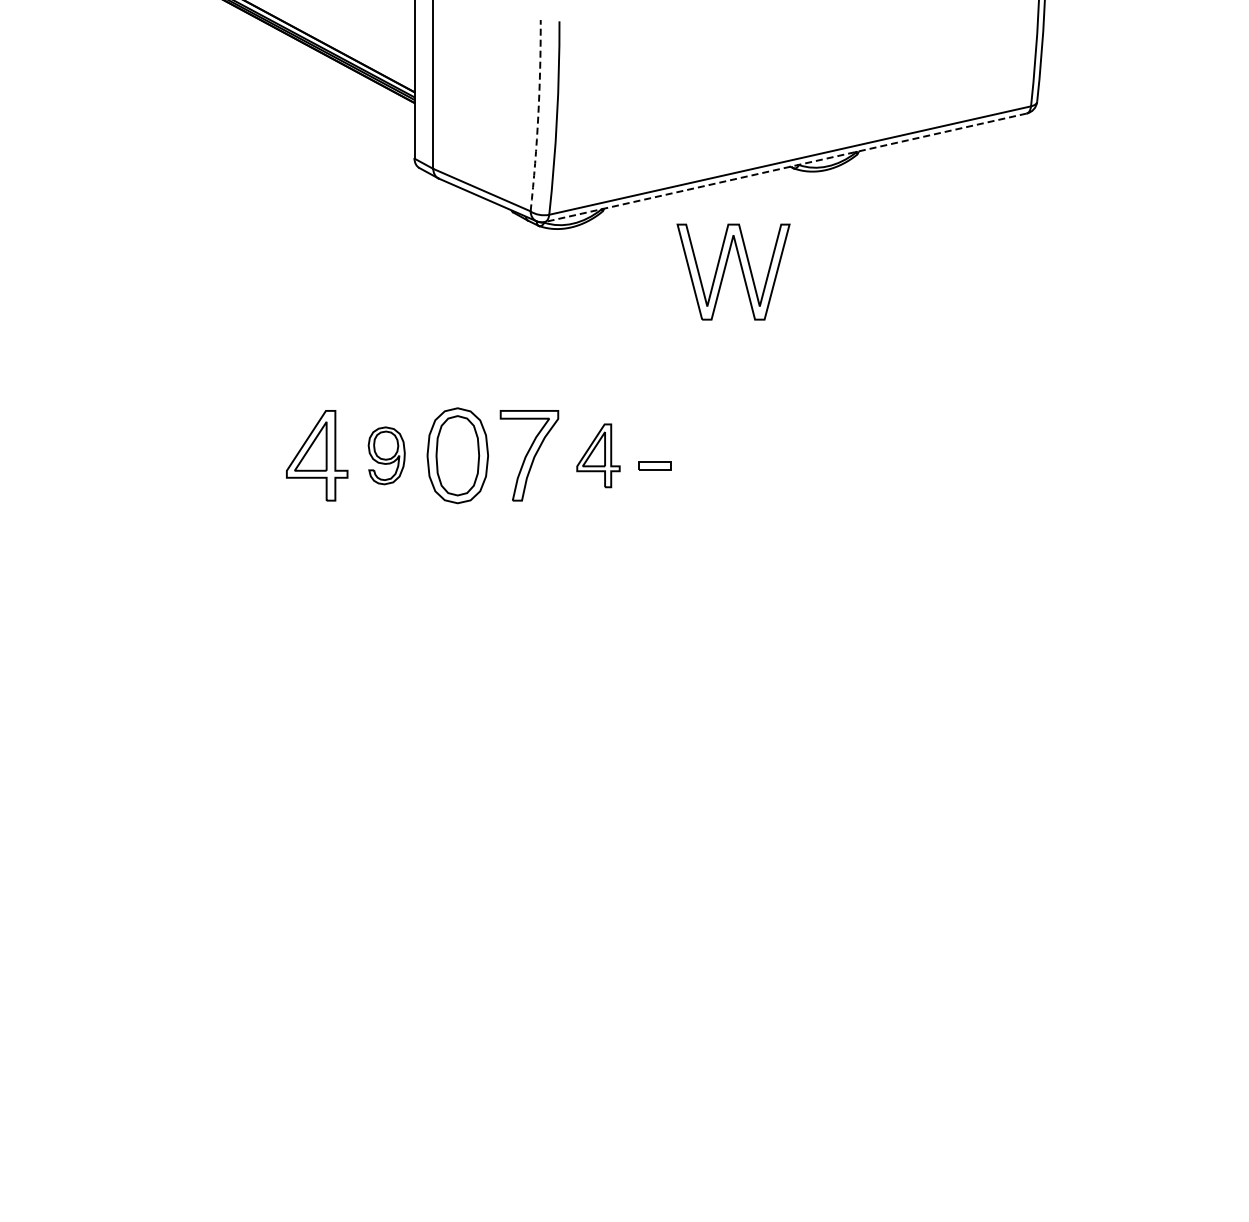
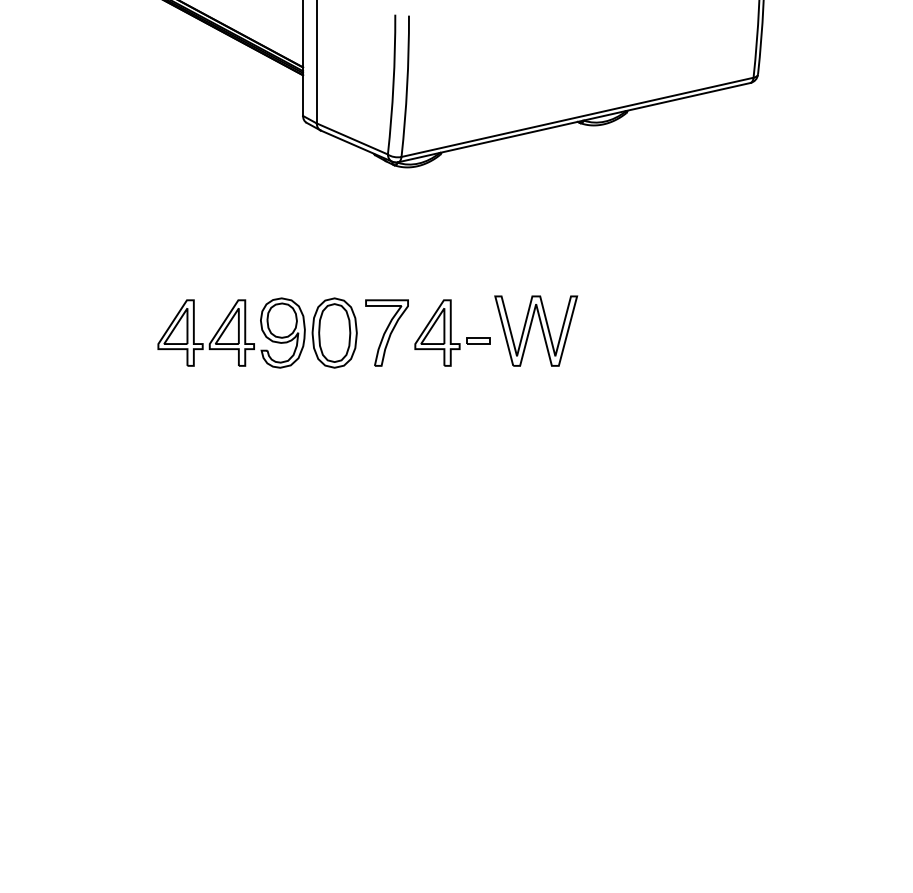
arc: (538, 115) -> (393, 84), dashed -> solid
line: (785, 167) -> (574, 122), dashed -> solid
part: (741, 271) -> (541, 330), moved
part: (246, 455) -> (180, 332), added
part: (386, 455) -> (282, 332), size x1.67
part: (598, 455) -> (437, 332), size x1.43

